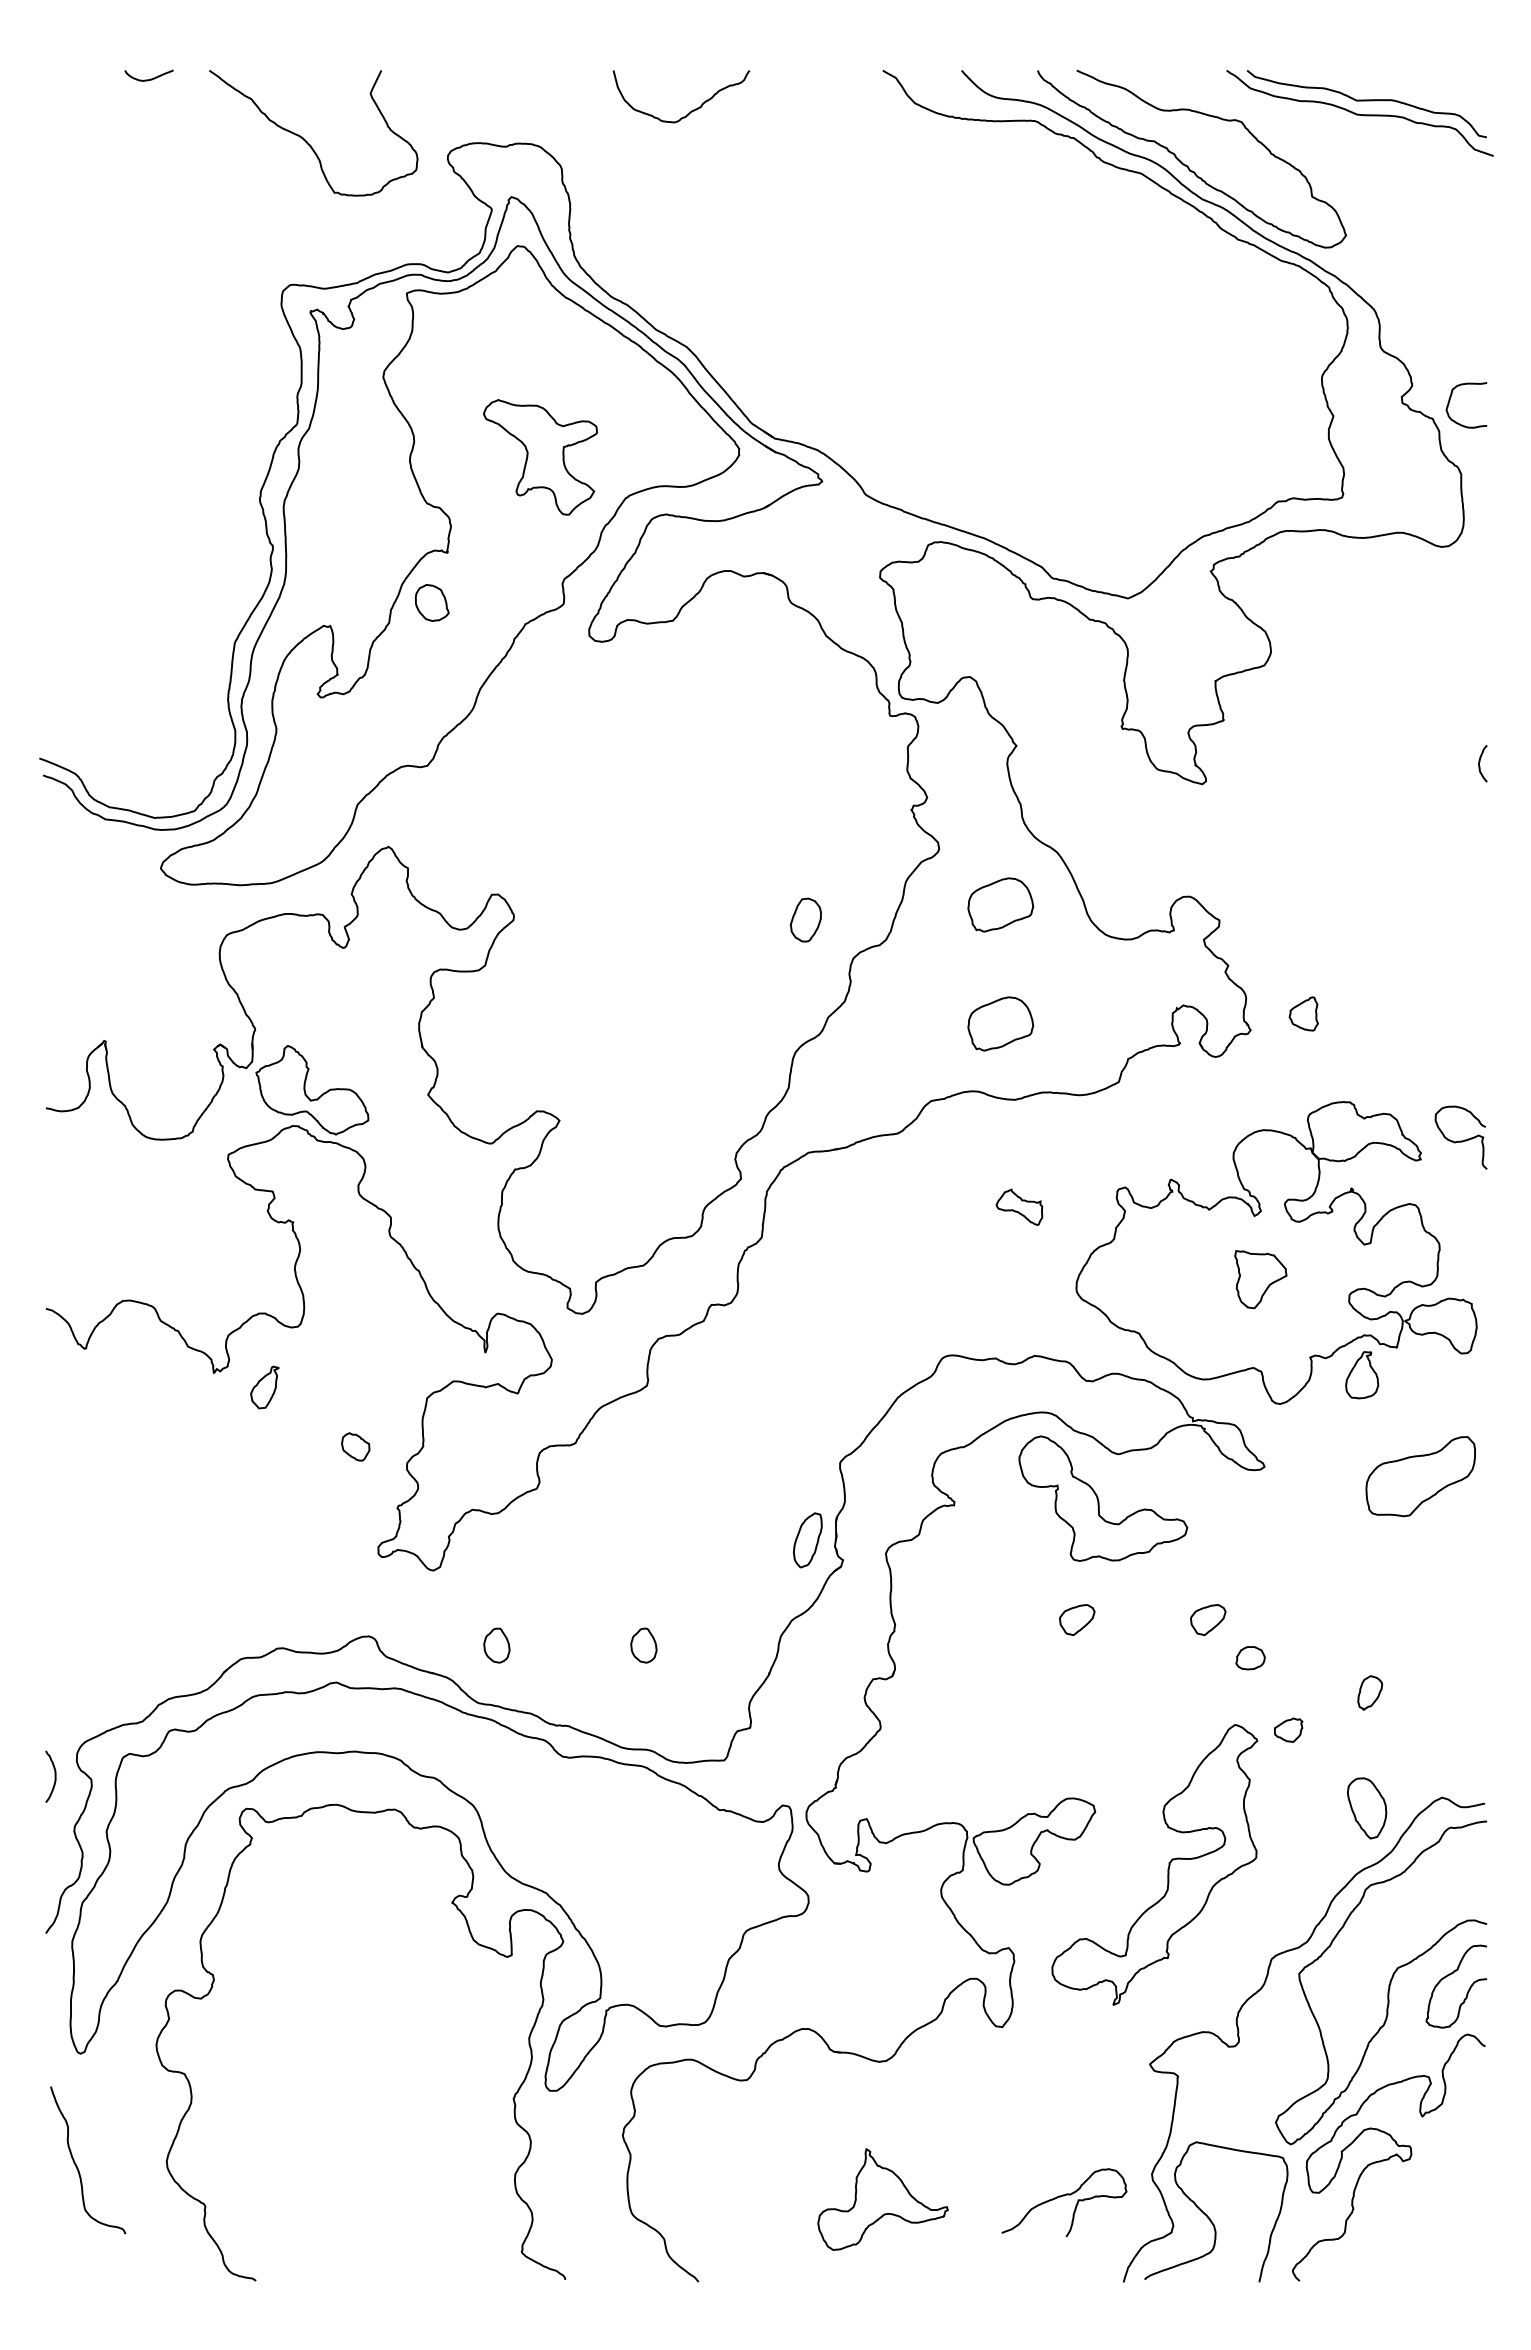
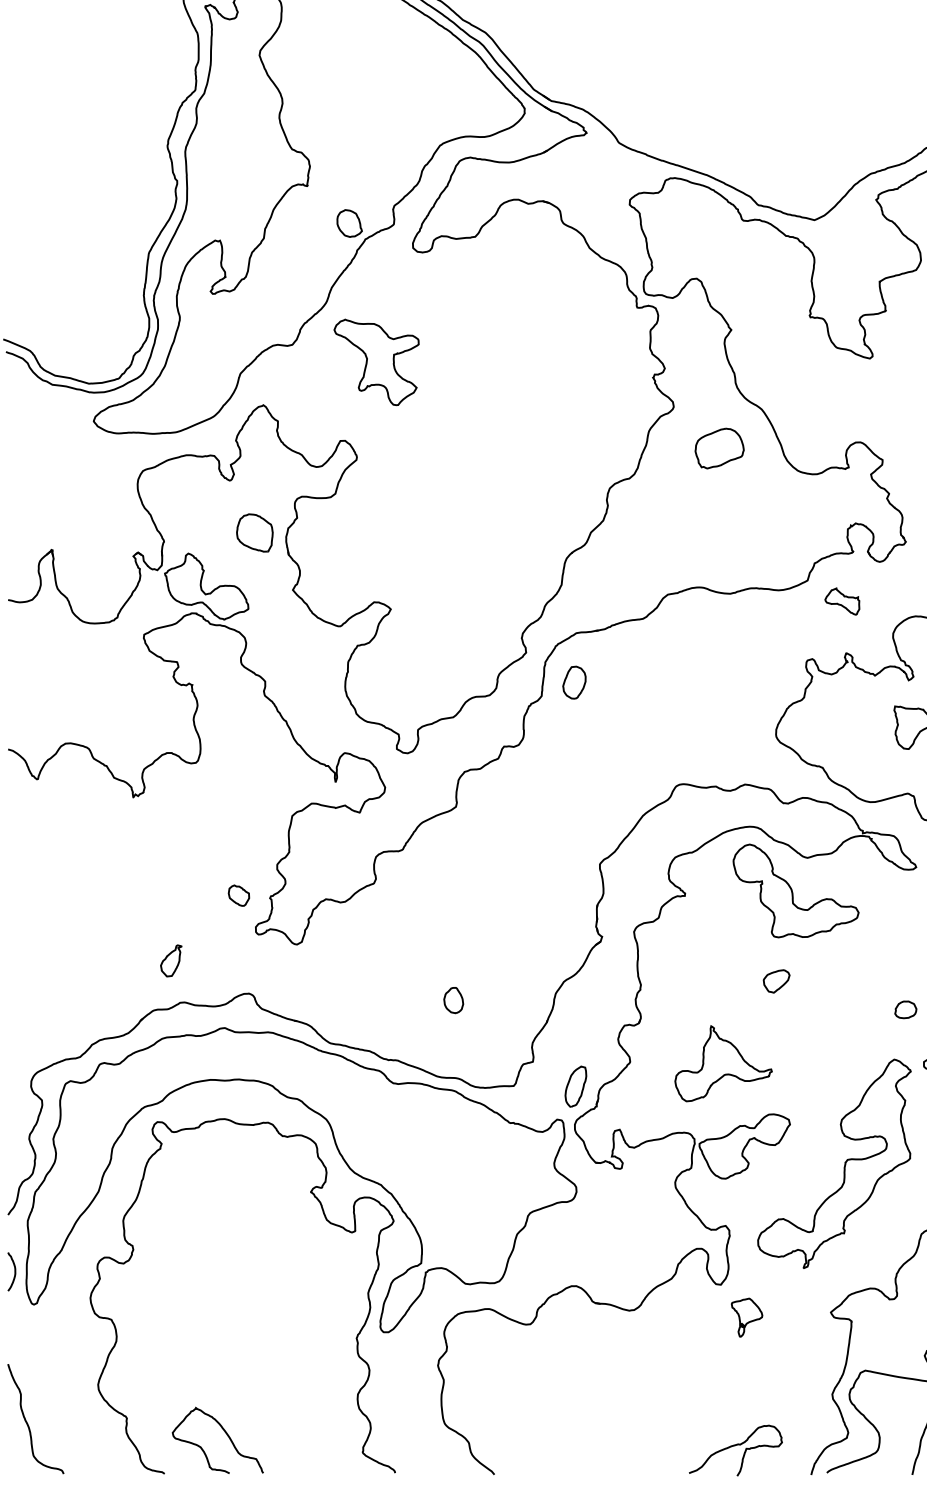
part: (540, 457) -> (376, 362), moved
part: (431, 602) -> (349, 223), moved
part: (805, 919) -> (574, 682), moved
part: (376, 1018) -> (254, 533), added
part: (1000, 1023) -> (719, 536), removed
part: (1019, 1206) -> (842, 600), moved
part: (264, 1387) -> (171, 960), moved
part: (355, 1446) -> (238, 895), moved
part: (807, 1540) -> (575, 1086), moved
part: (1208, 1620) -> (874, 981), removed
part: (496, 1645) -> (343, 1000), removed
curve: (54, 1776) -> (14, 1271), moved
part: (1037, 2070) -> (747, 1317), added
curve: (77, 2165) -> (27, 1422), moved
curve: (1064, 2196) -> (735, 1446), moved
part: (882, 2199) -> (723, 1063), moved
curve: (337, 2226) -> (225, 1433), added

